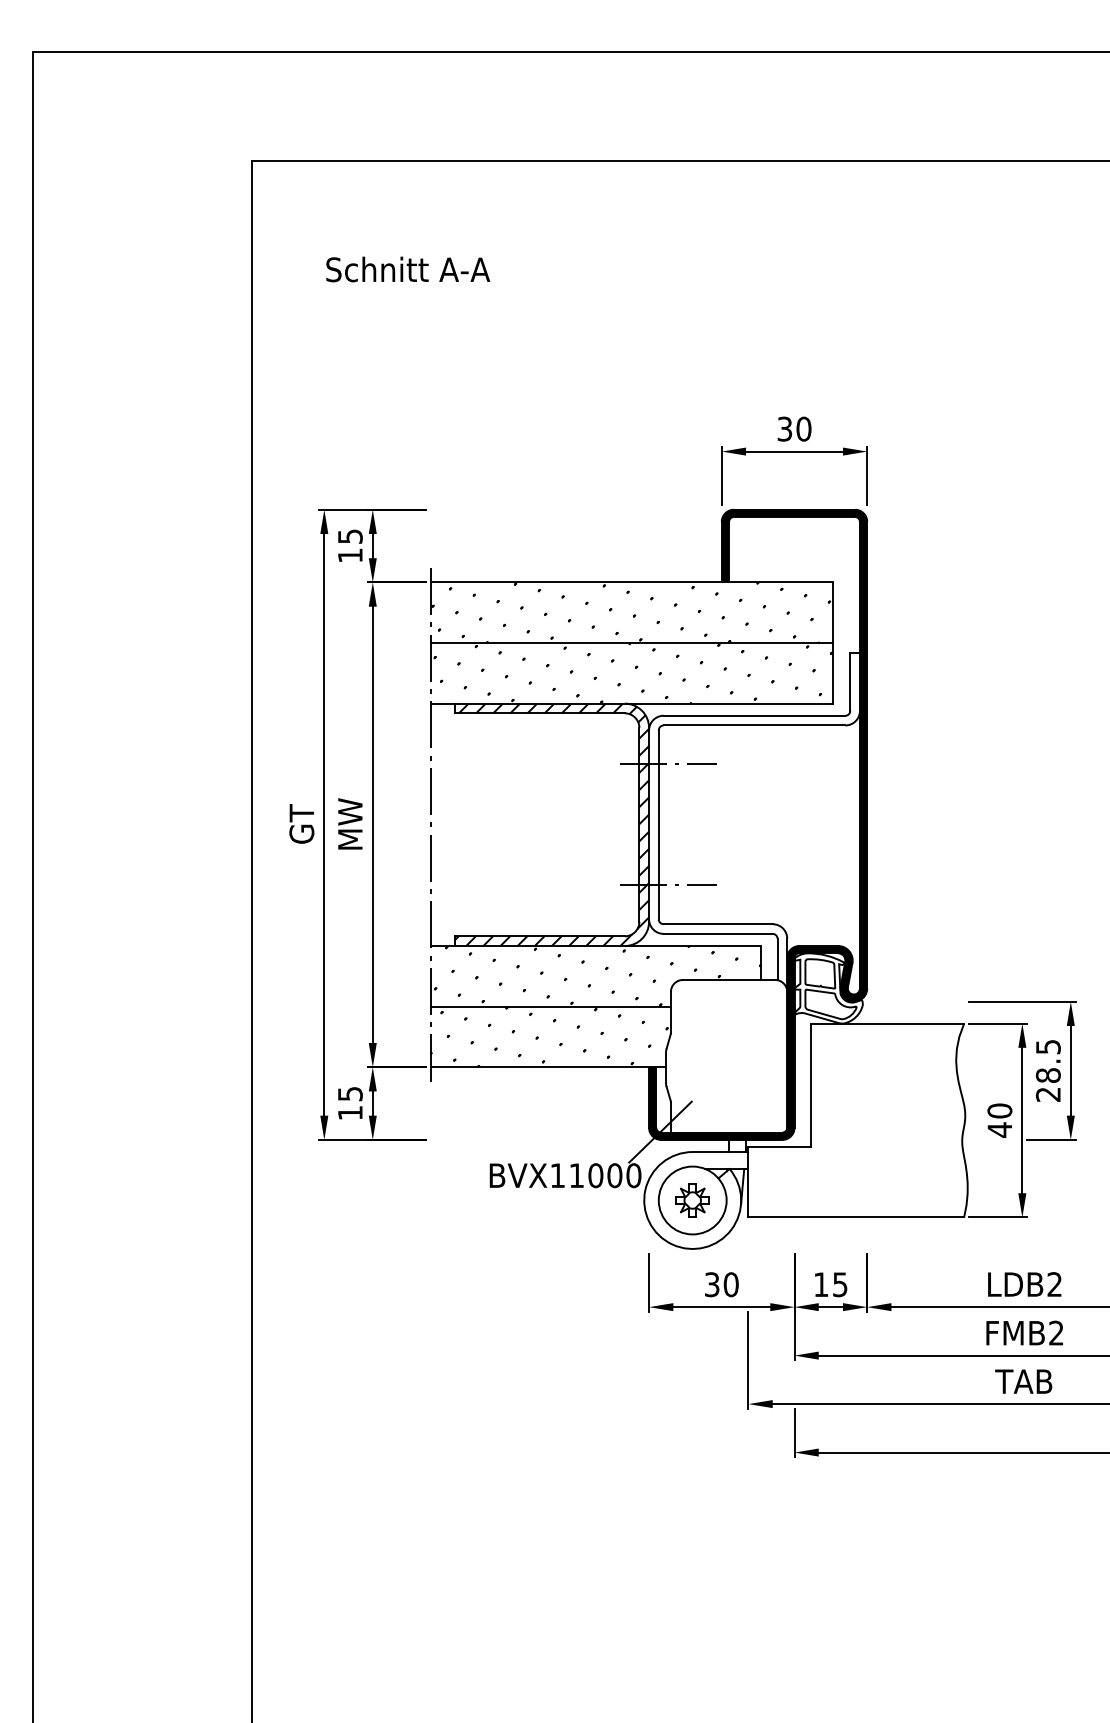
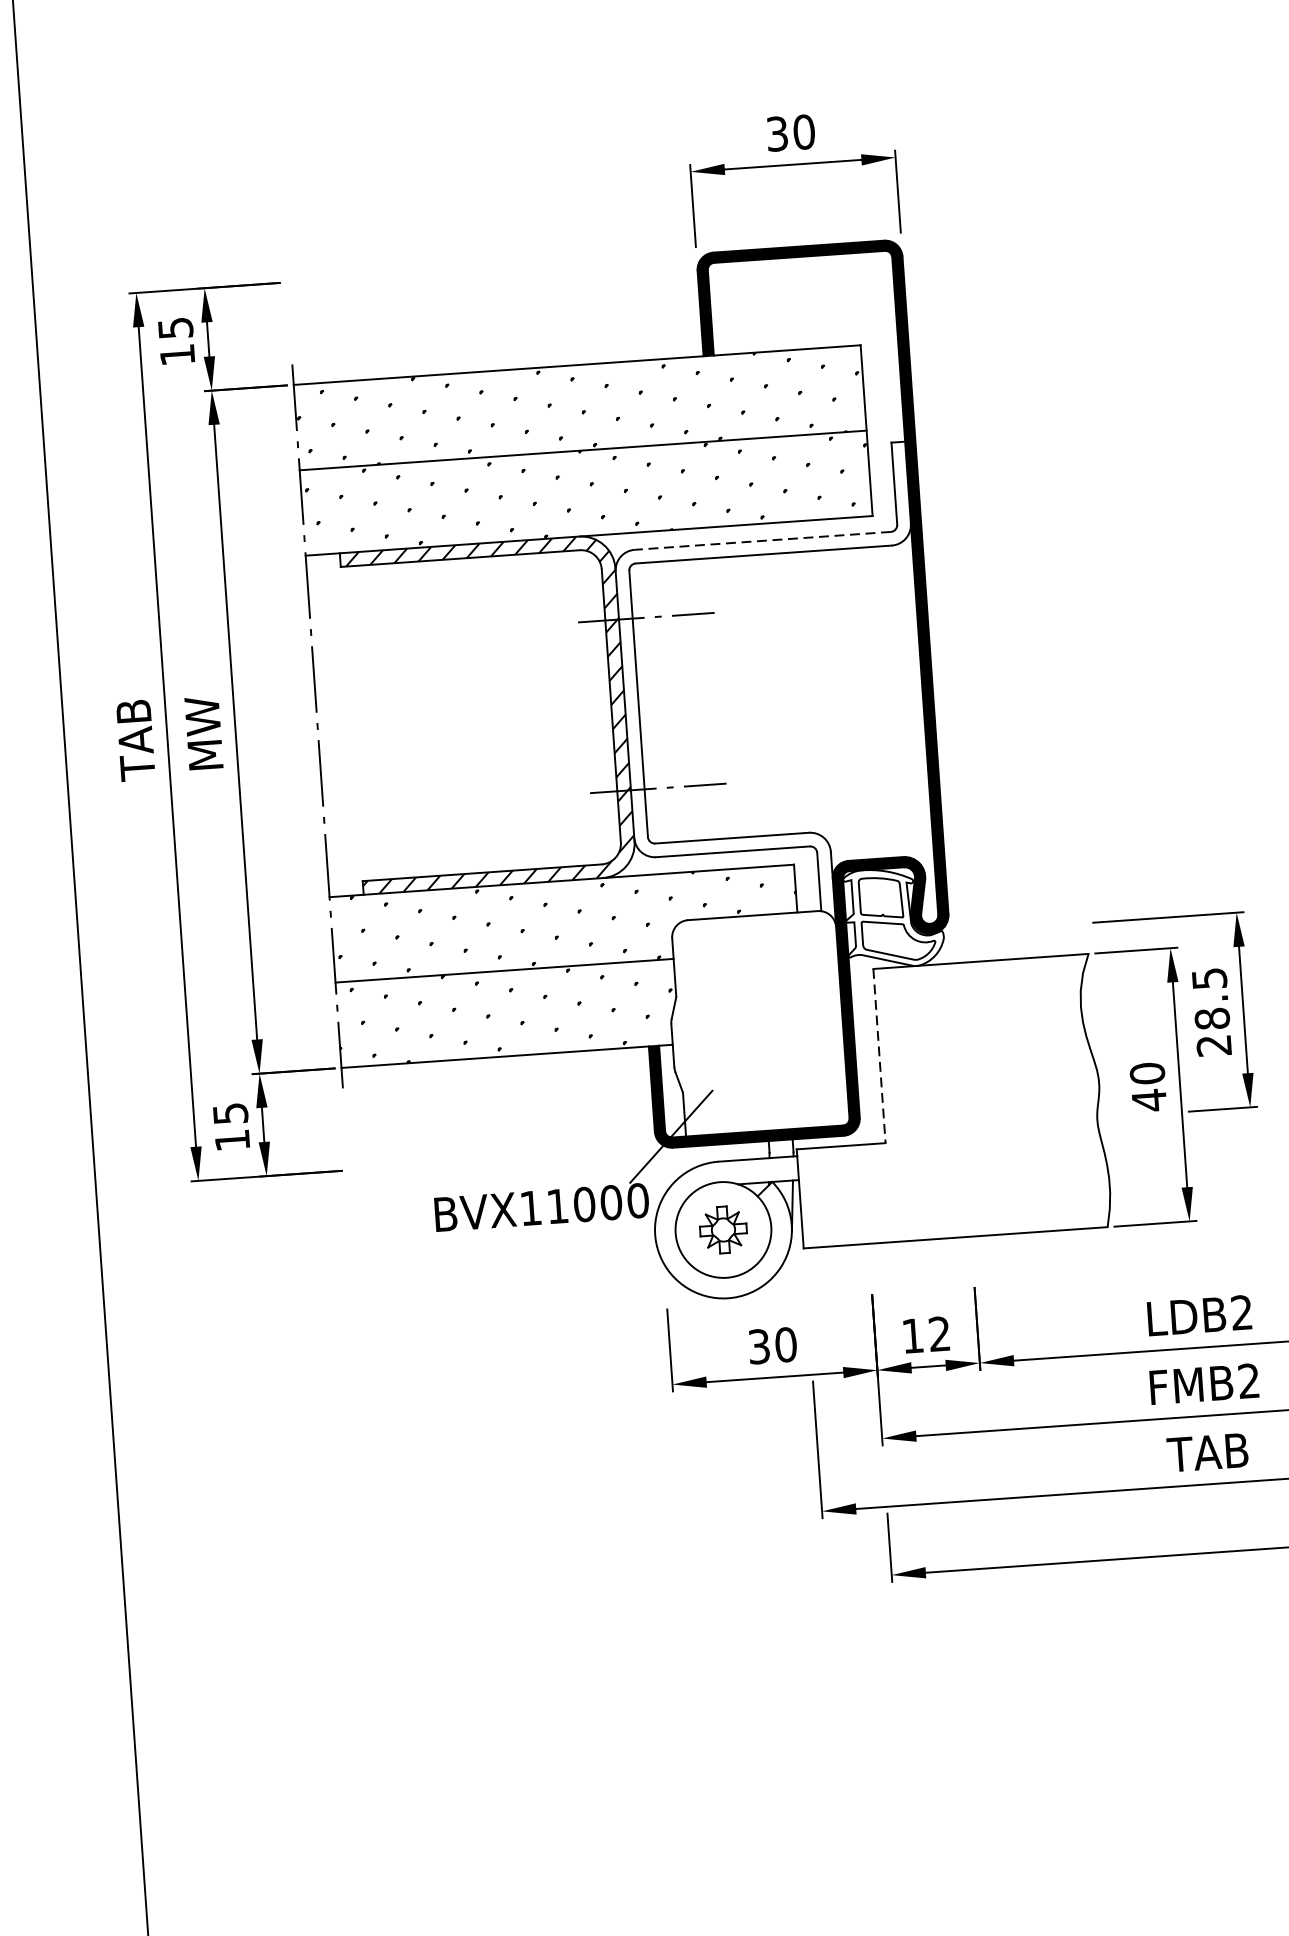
line: (754, 715) -> (762, 540), solid -> dashed
text: (301, 825) -> (135, 740), GT -> TAB
line: (811, 1085) -> (879, 1056), solid -> dashed
text: (840, 1284) -> (939, 1333), 15 -> 12

